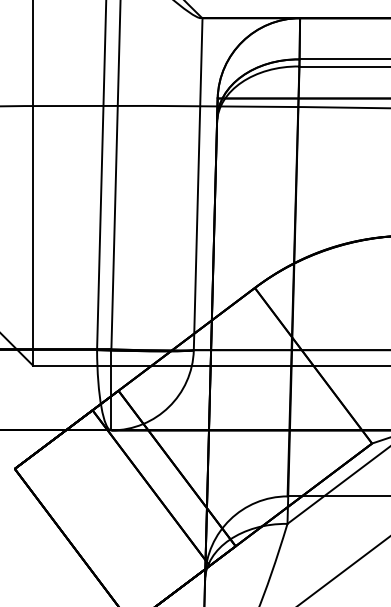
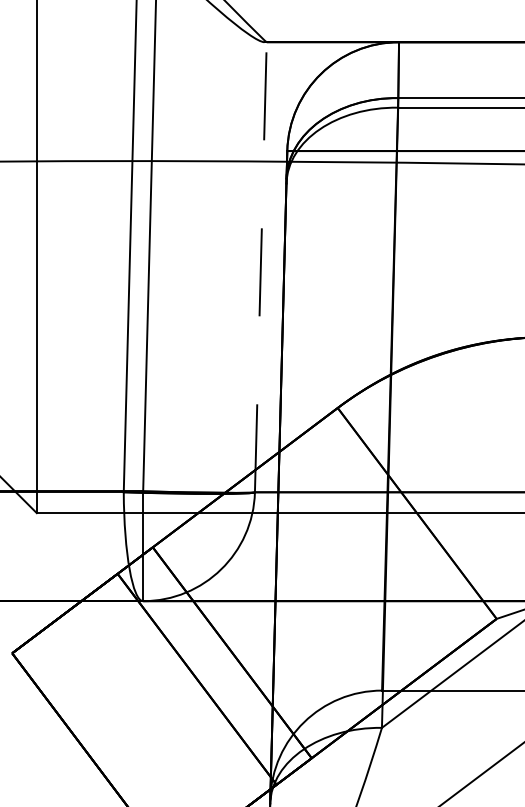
line: (198, 183) -> (261, 266), solid -> dashed

